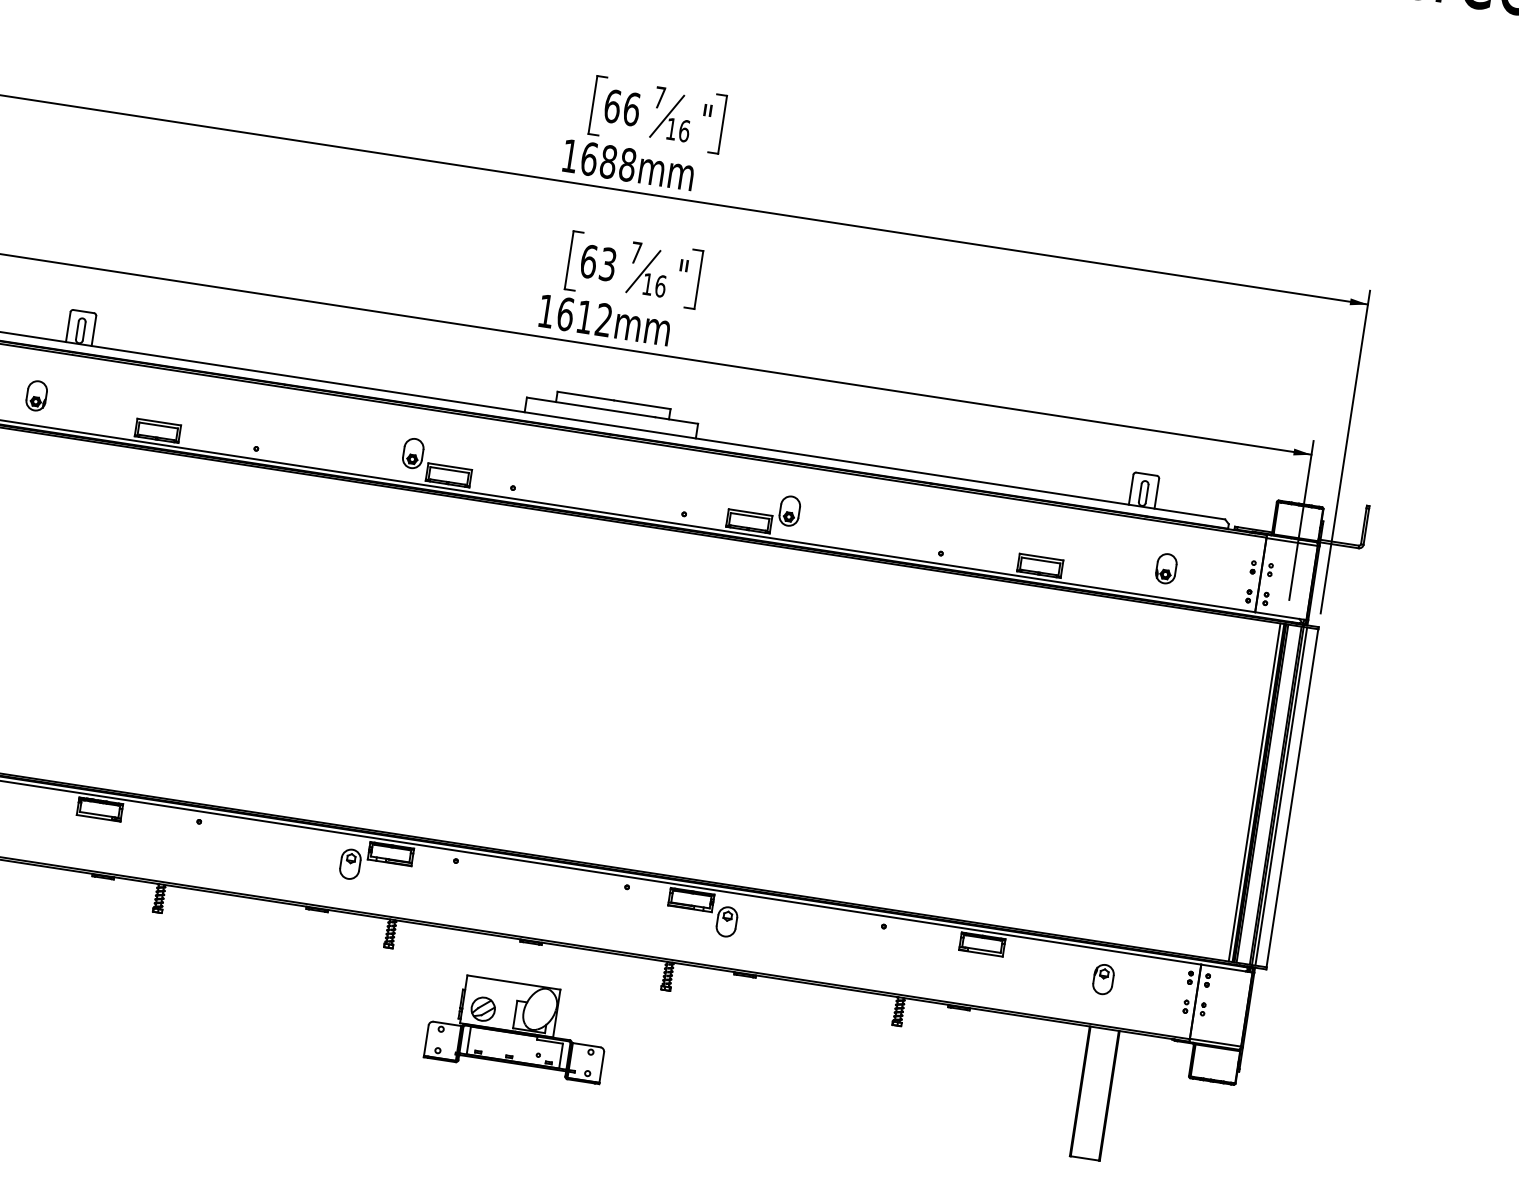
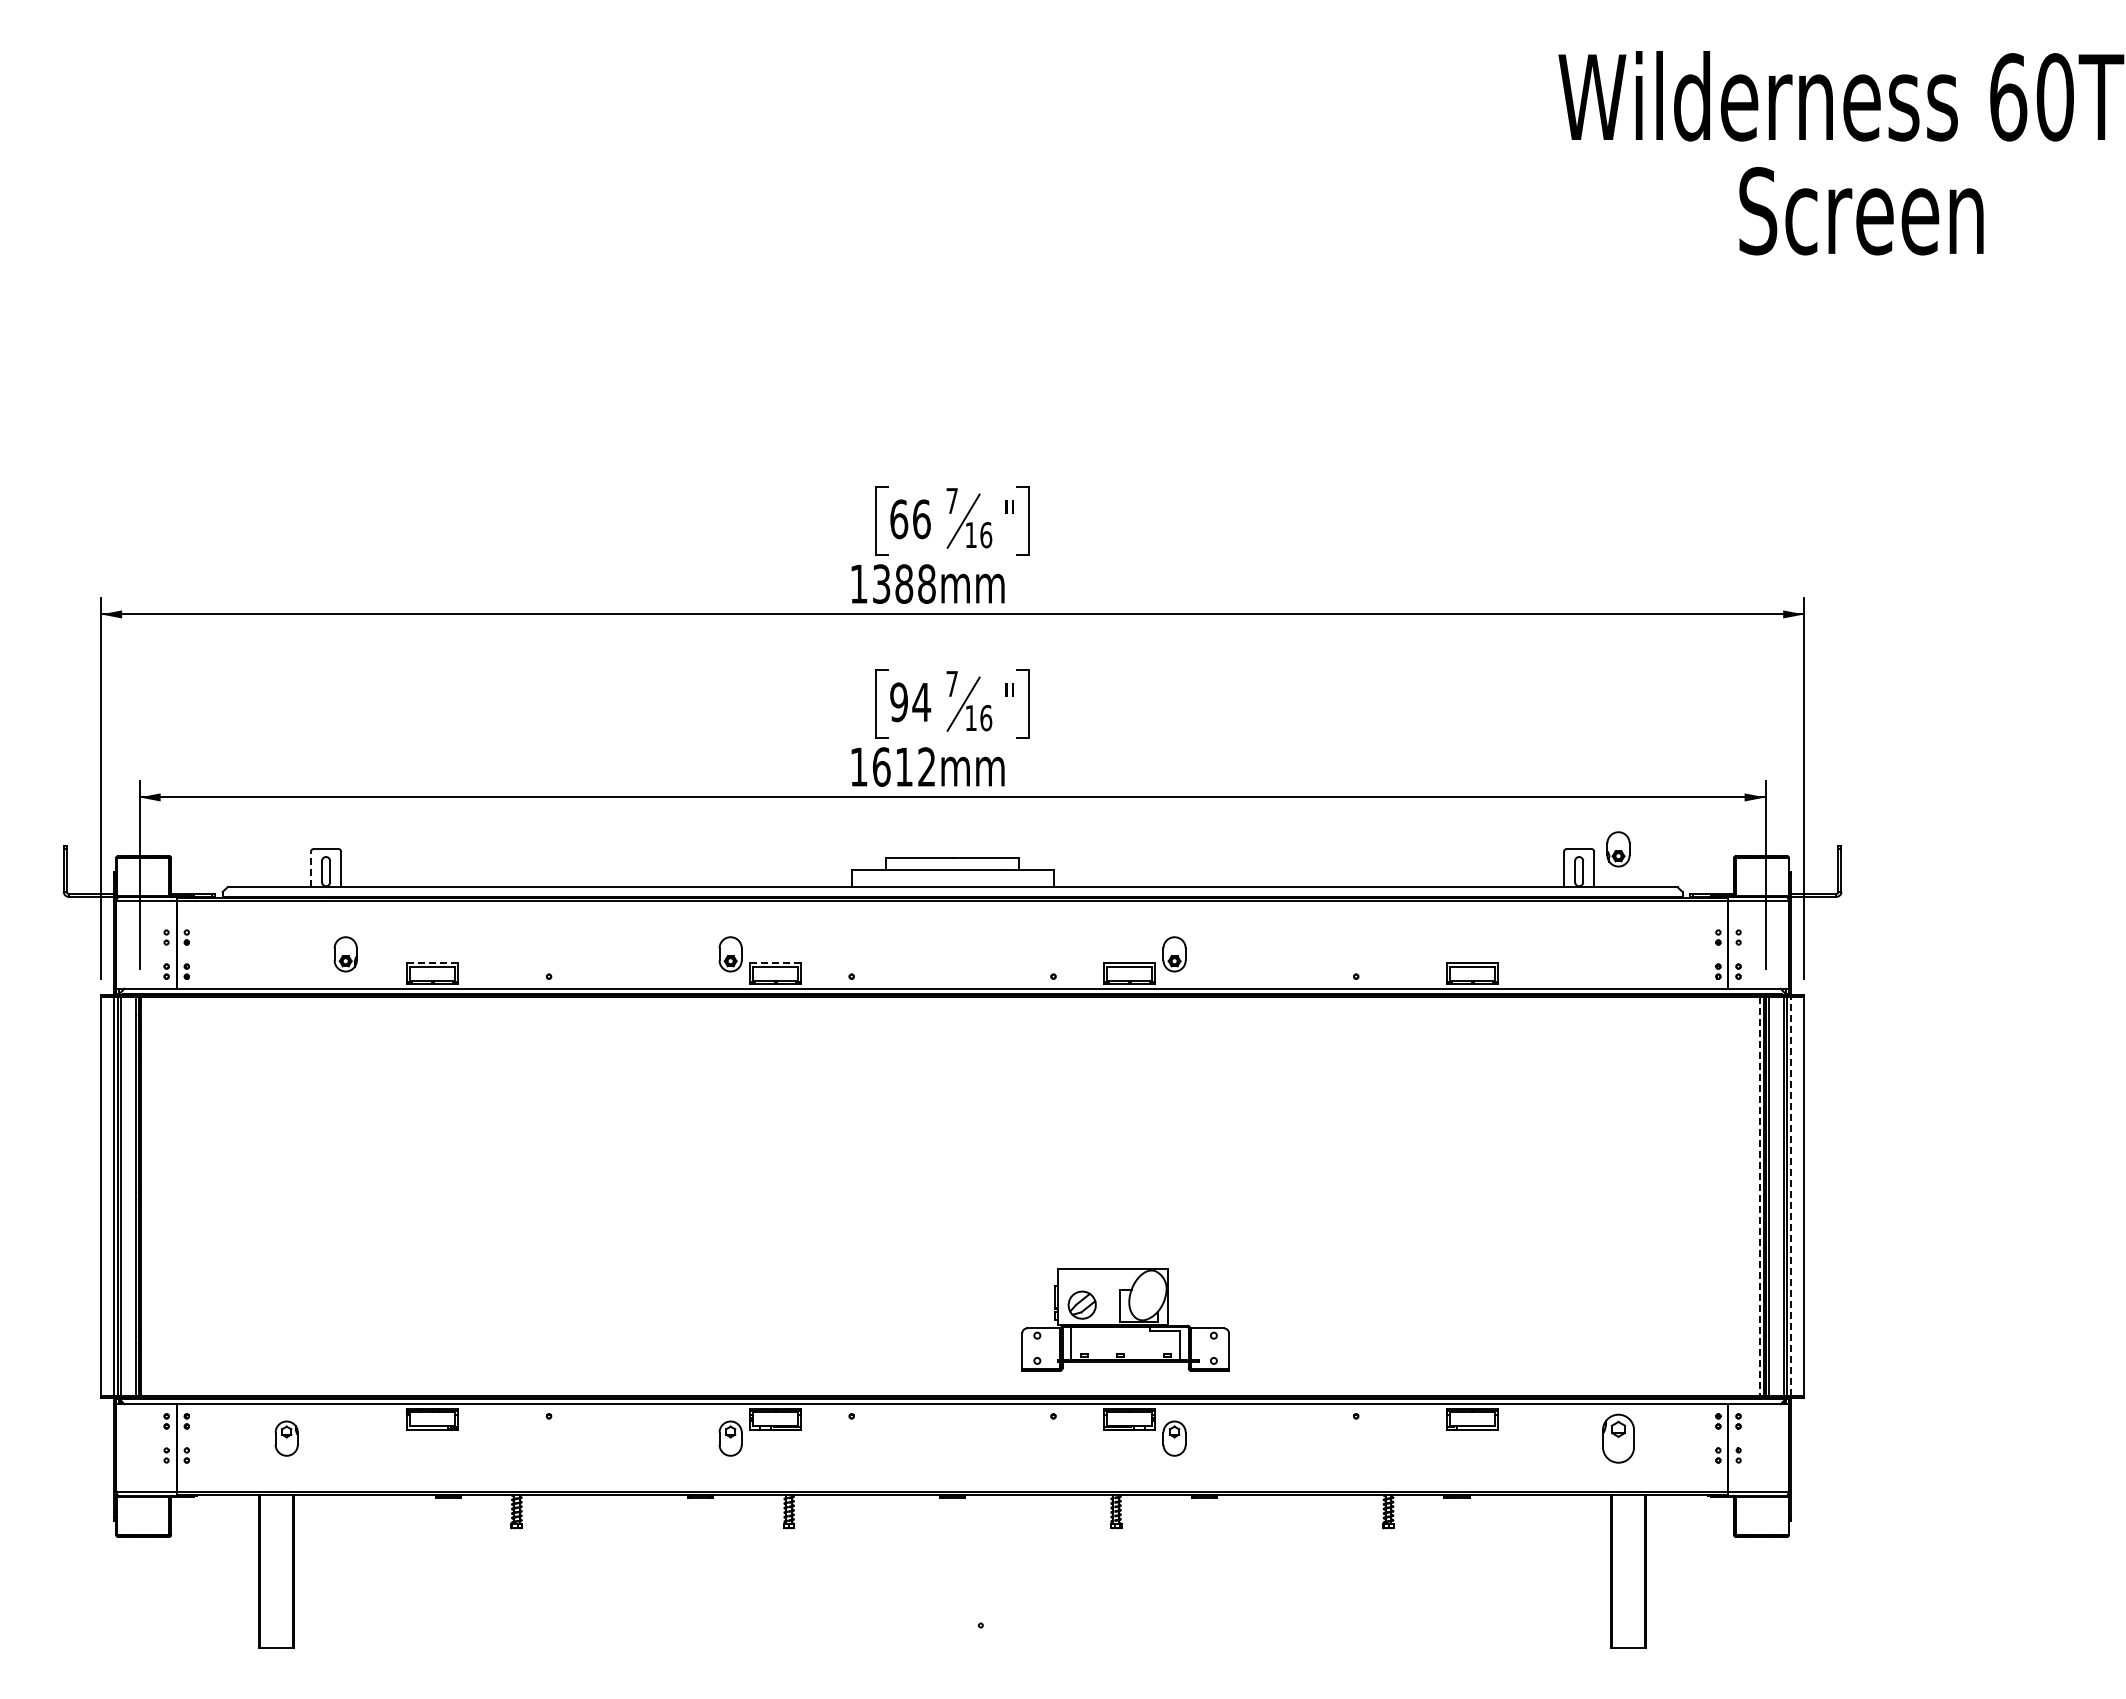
text: (589, 158) -> (881, 583), 1688mm -> 1388mm
text: (598, 263) -> (910, 702), 63 -> 94
line: (67, 326) -> (310, 869), solid -> dashed
part: (36, 395) -> (345, 954), moved
line: (159, 421) -> (432, 962), solid -> dashed
line: (450, 466) -> (775, 962), solid -> dashed
part: (1166, 568) -> (1618, 849), moved
line: (1254, 793) -> (1759, 1197), solid -> dashed
line: (1281, 796) -> (1791, 1196), solid -> dashed
part: (1103, 979) -> (1618, 1438), size x1.4
part: (518, 1026) -> (1125, 1319), moved

